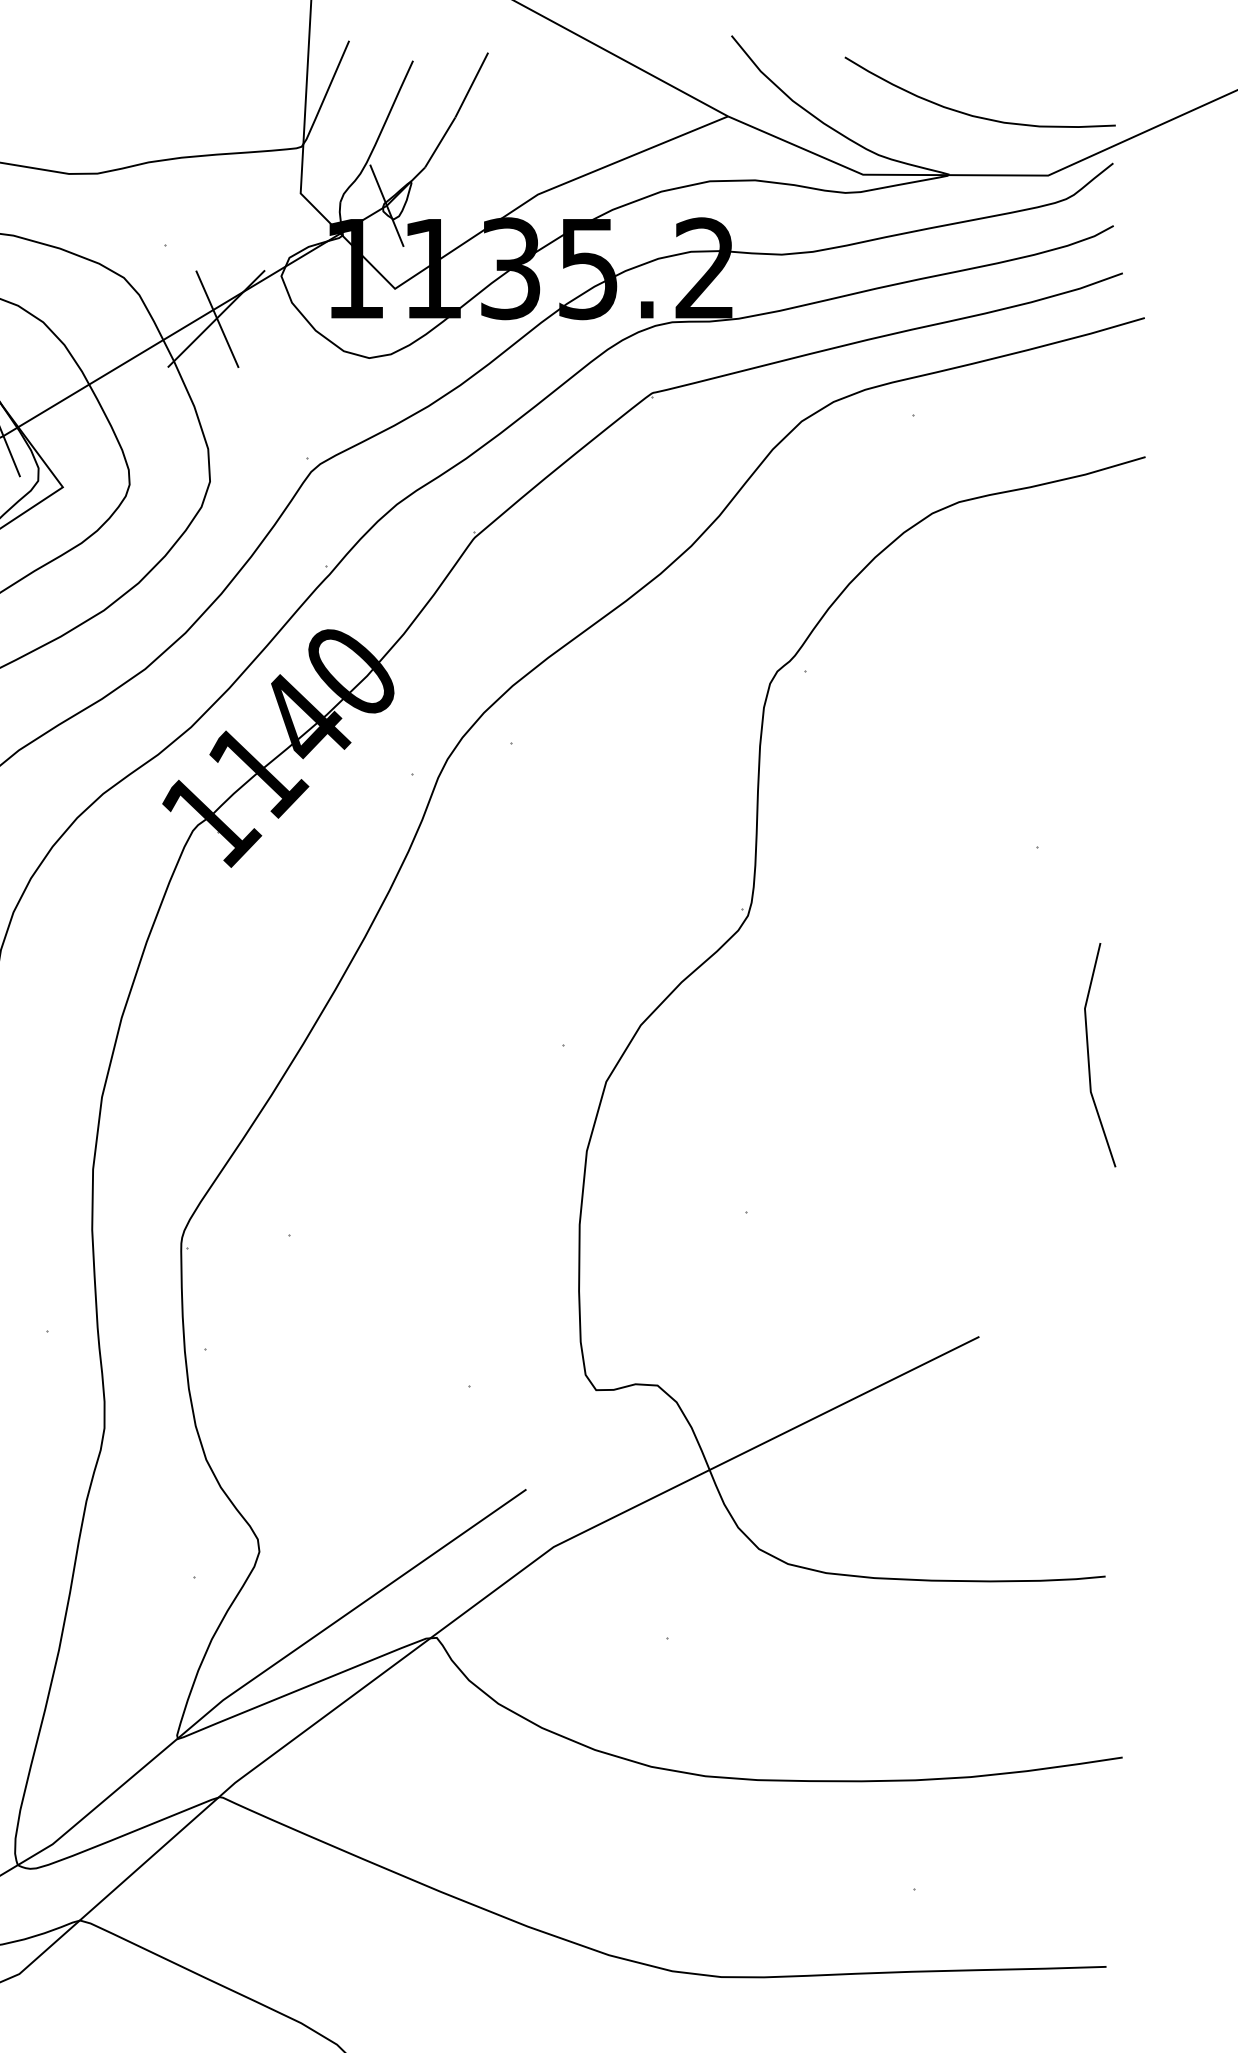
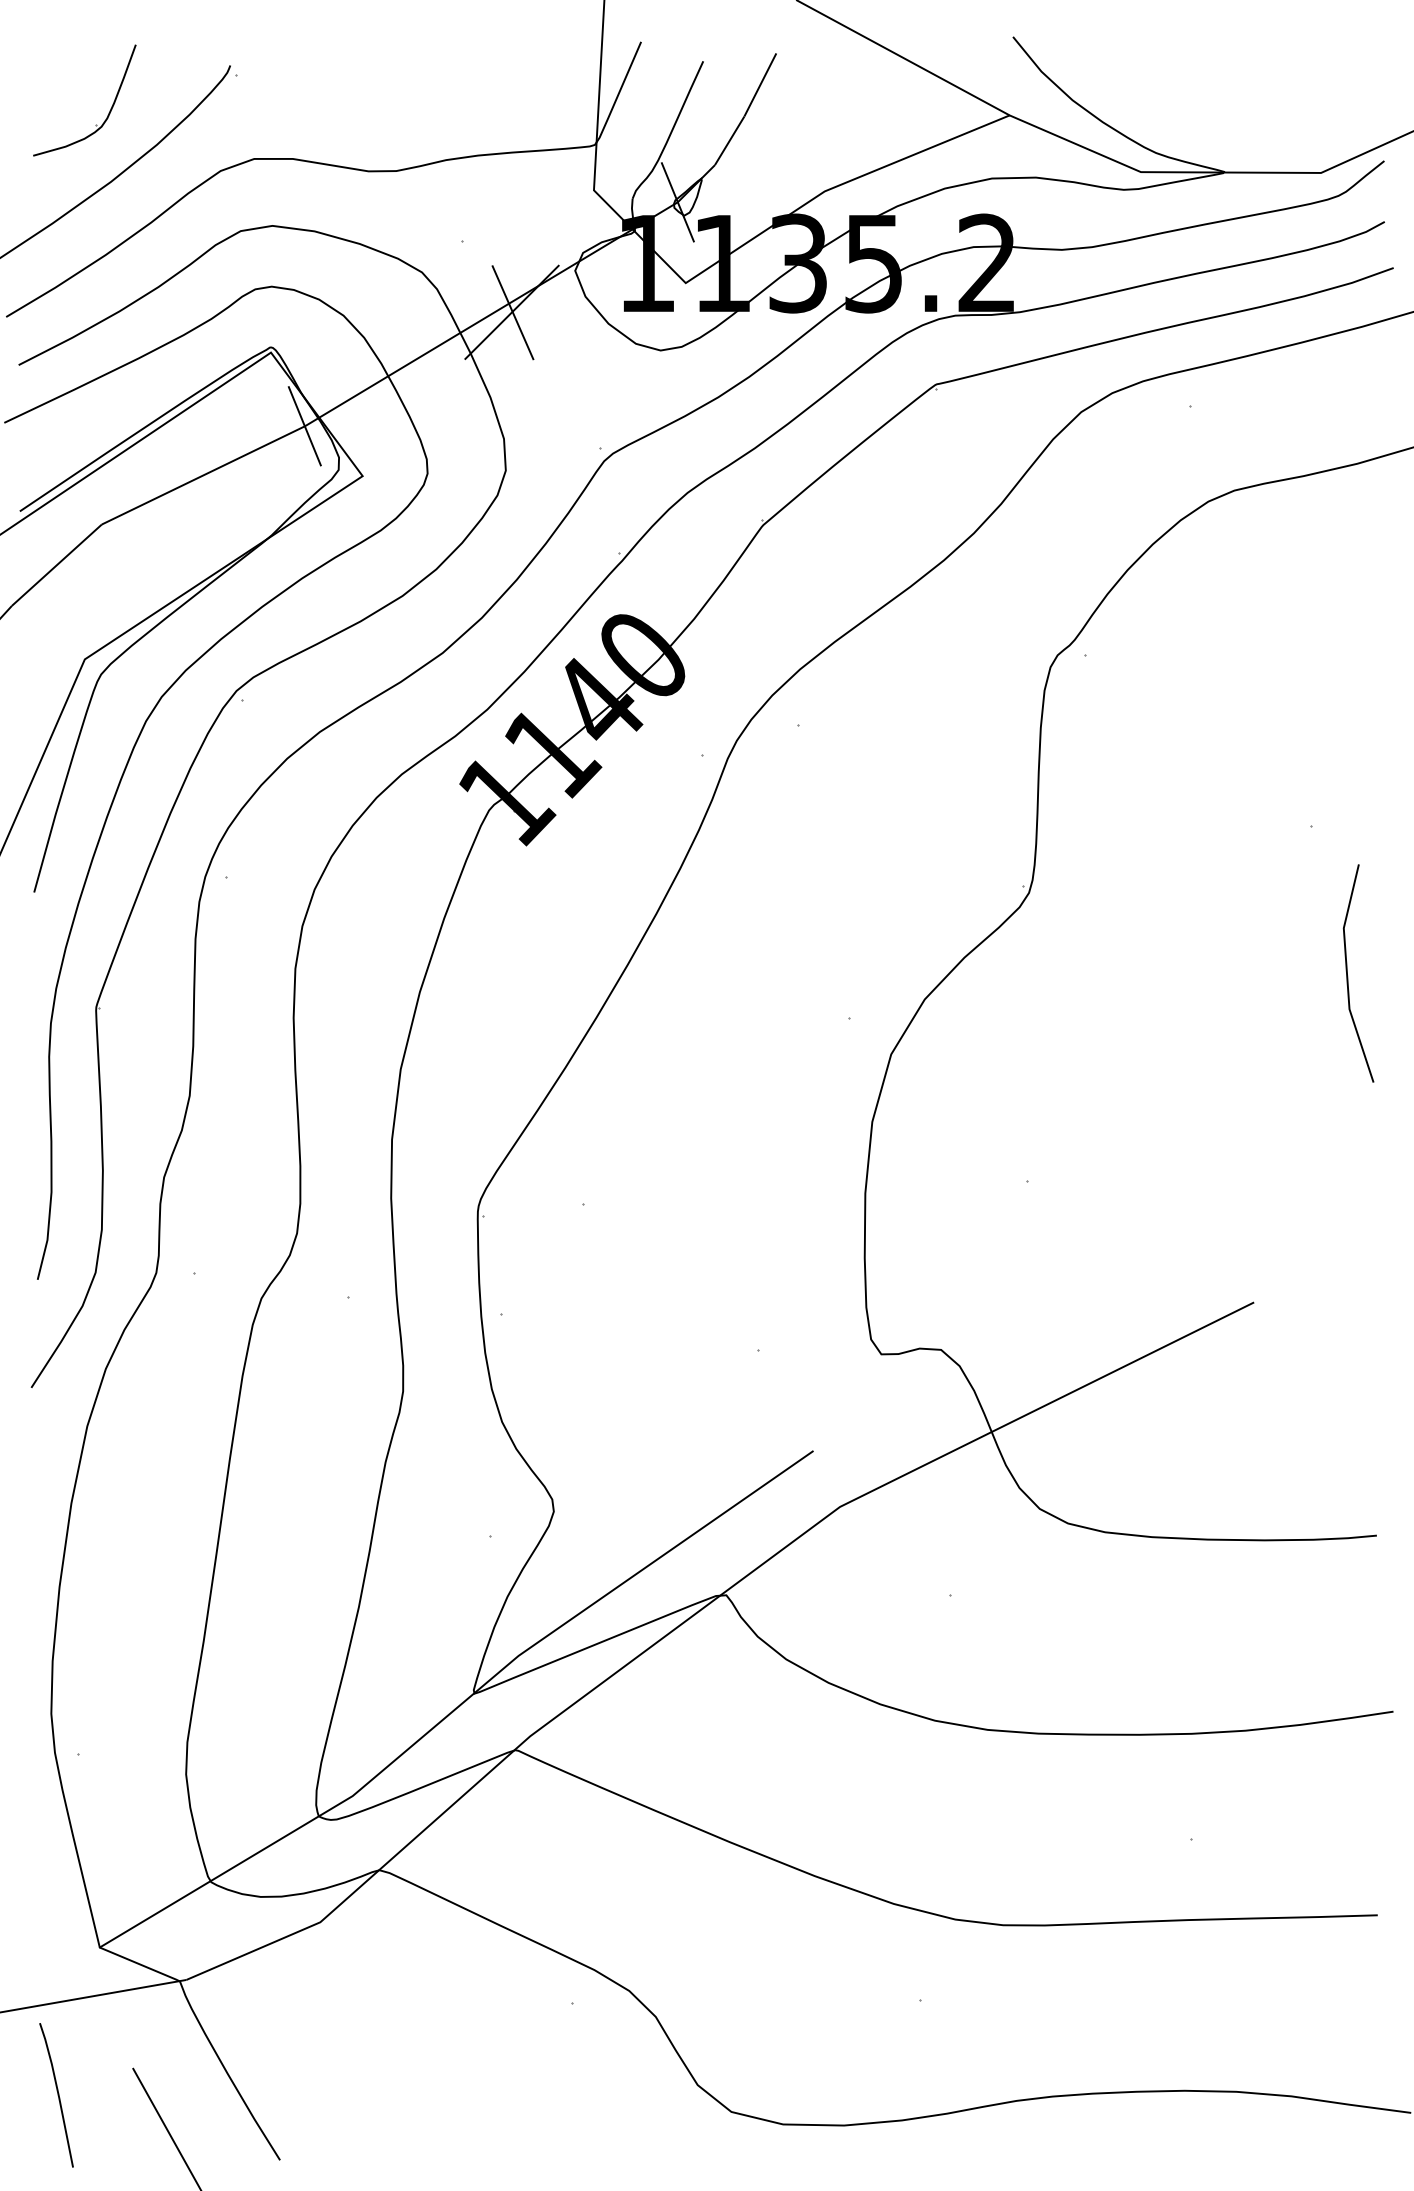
curve: (975, 115) -> (1250, 114), removed
line: (1089, 1058) -> (1348, 976), moved

